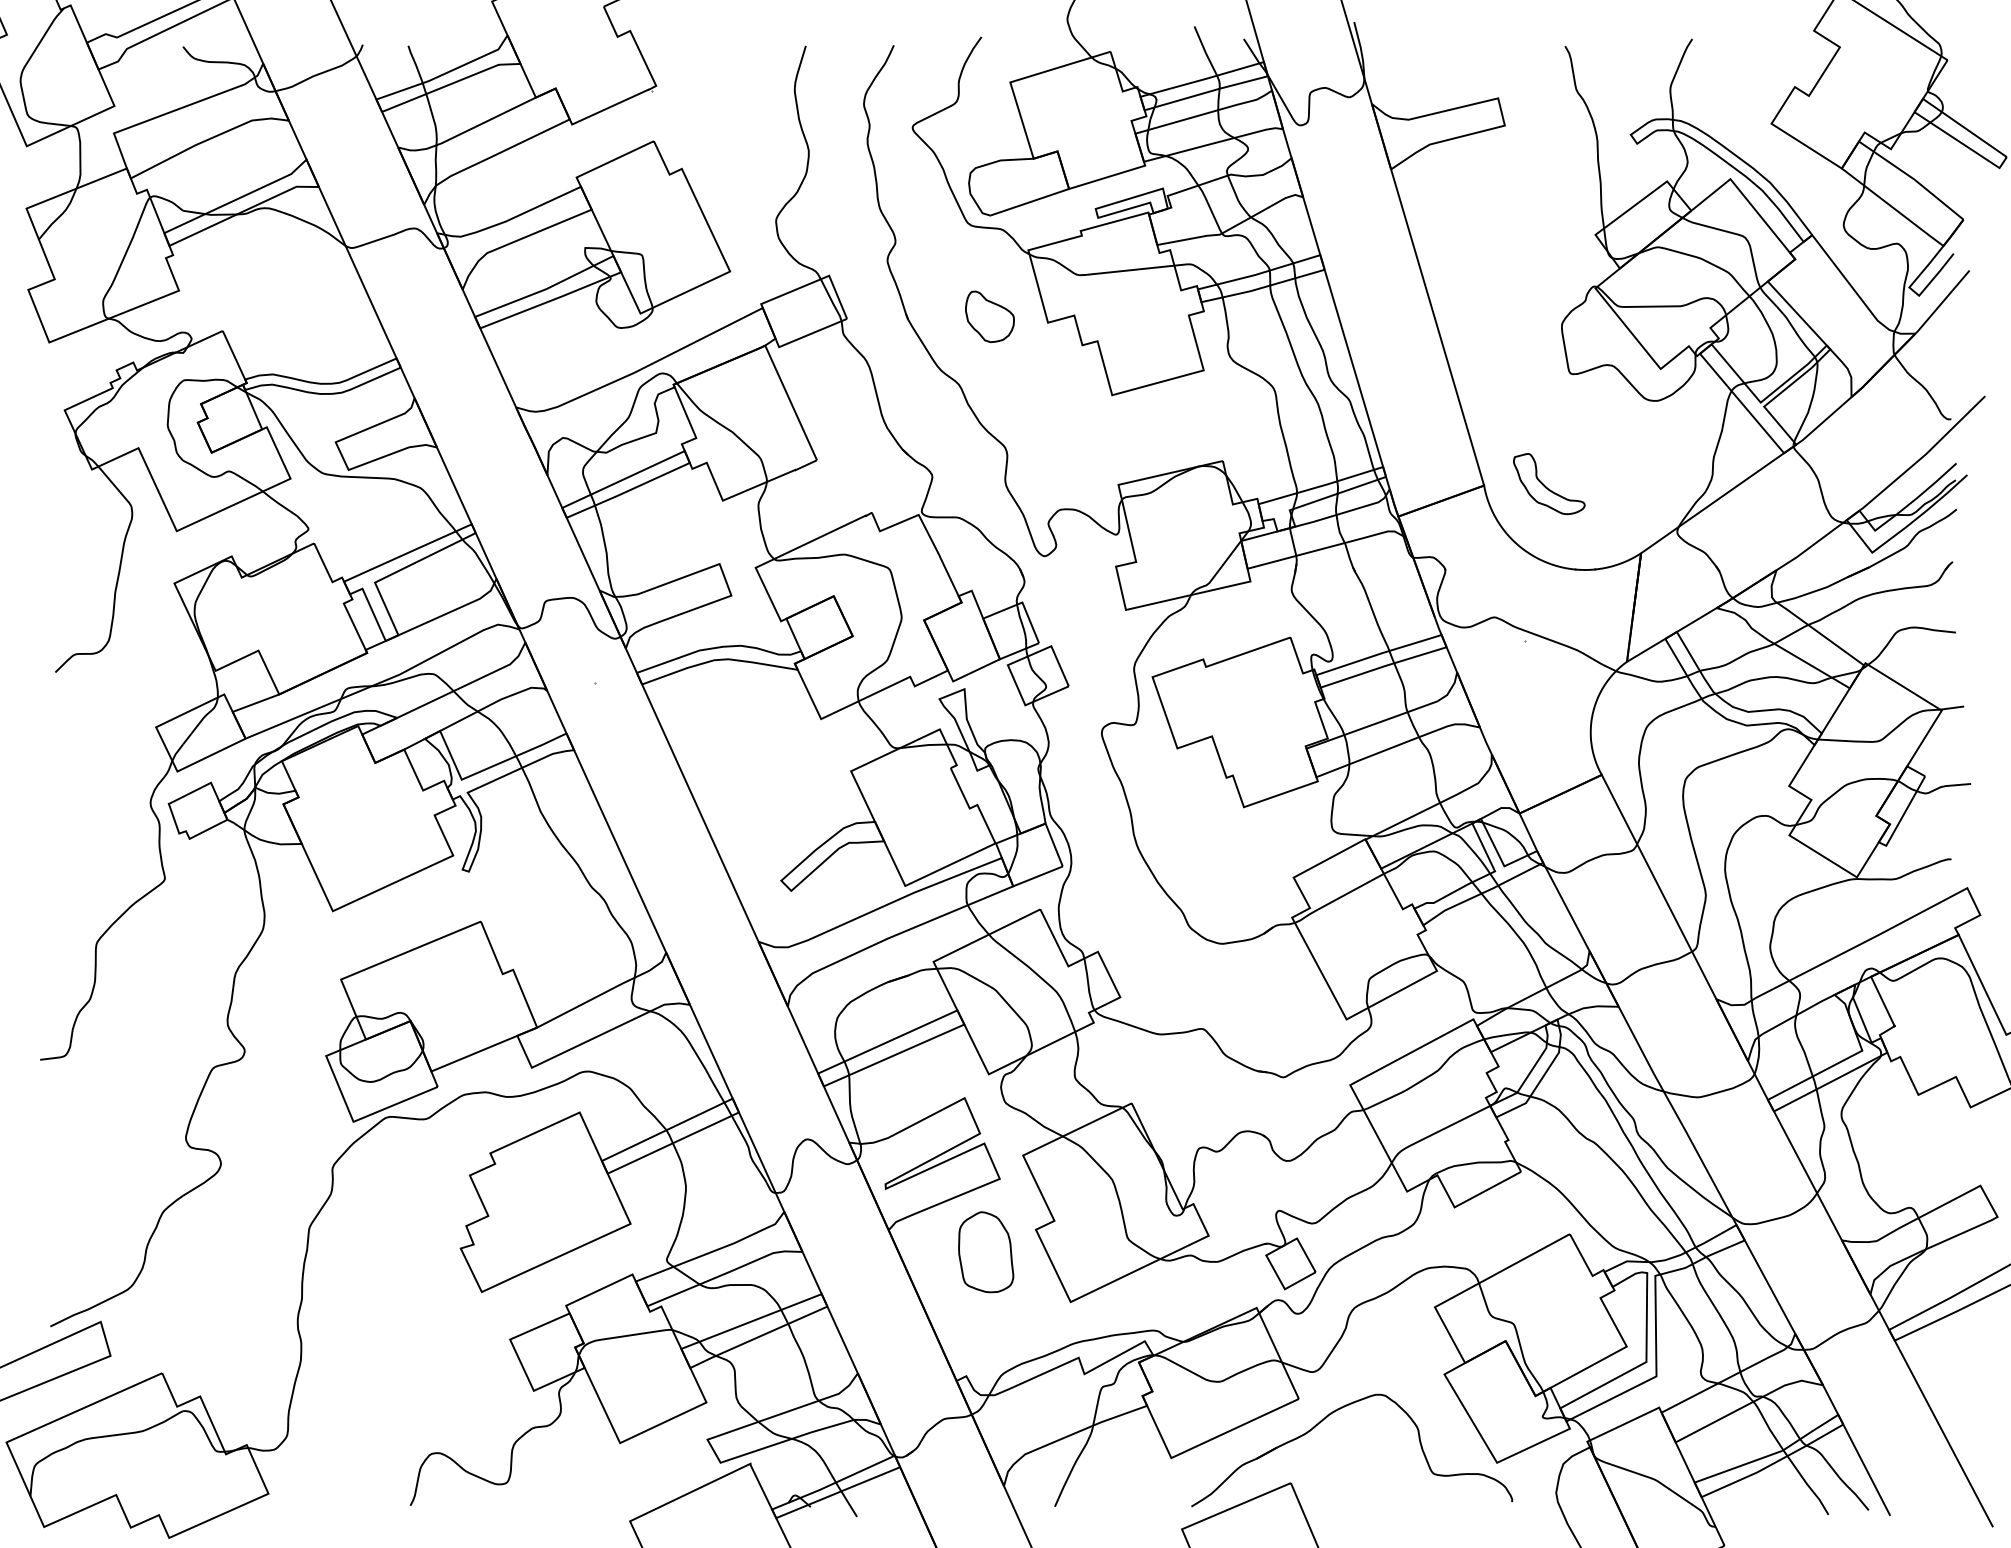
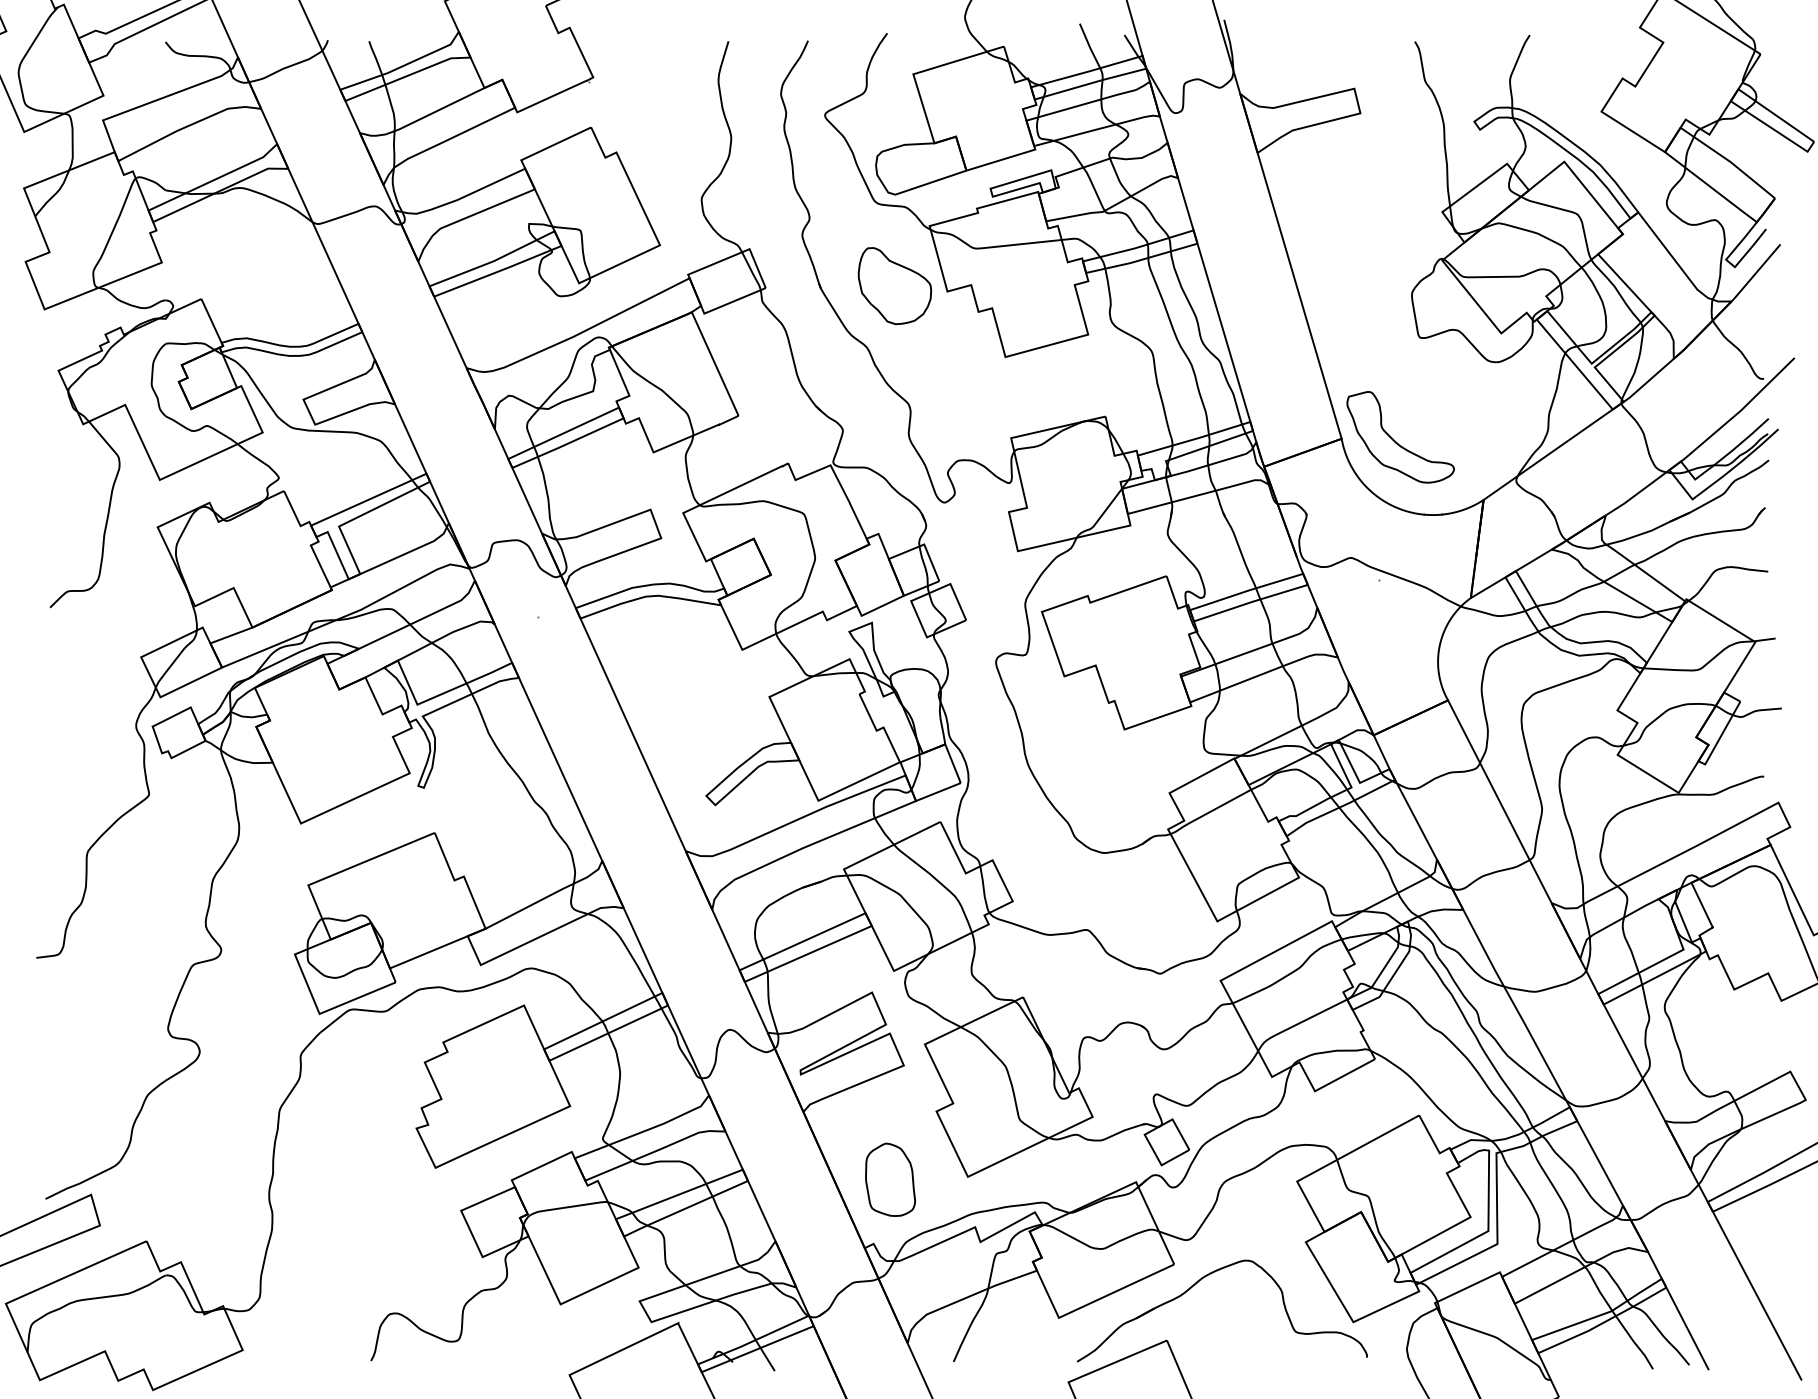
part: (989, 317) -> (894, 286), size x1.67
part: (1549, 484) -> (1400, 437), size x1.67
part: (986, 1251) -> (890, 1179), moved

